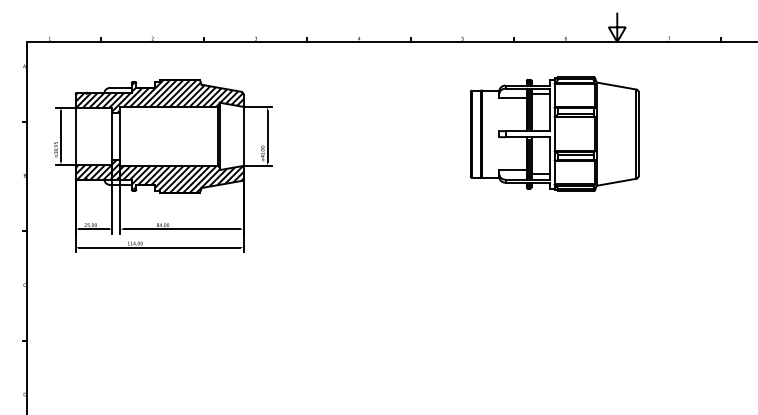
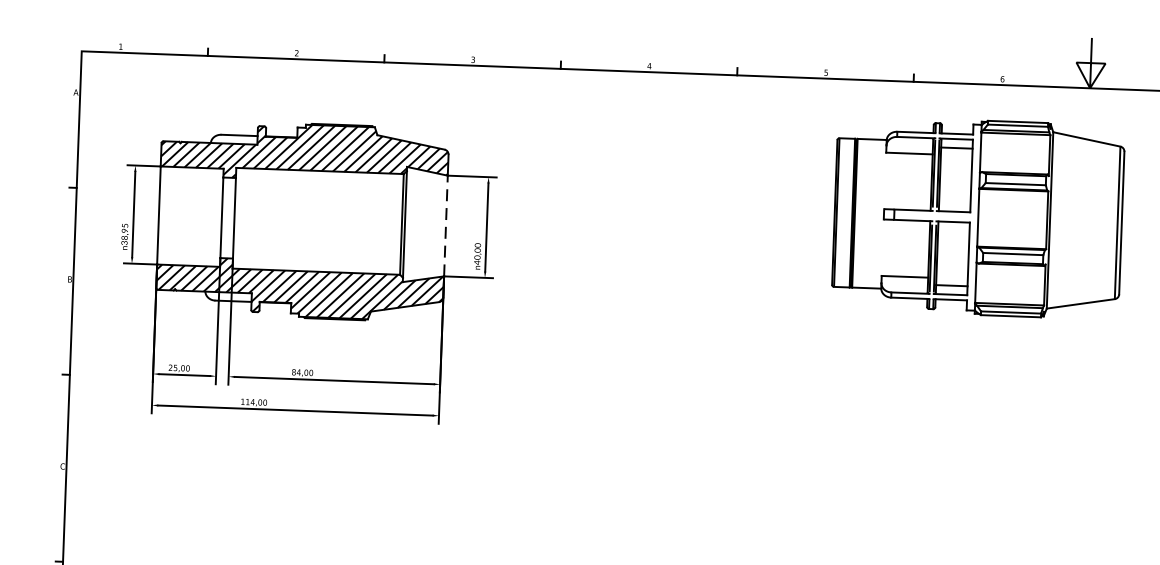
part: (554, 133) -> (977, 216), moved
line: (243, 135) -> (445, 224), solid -> dashed

